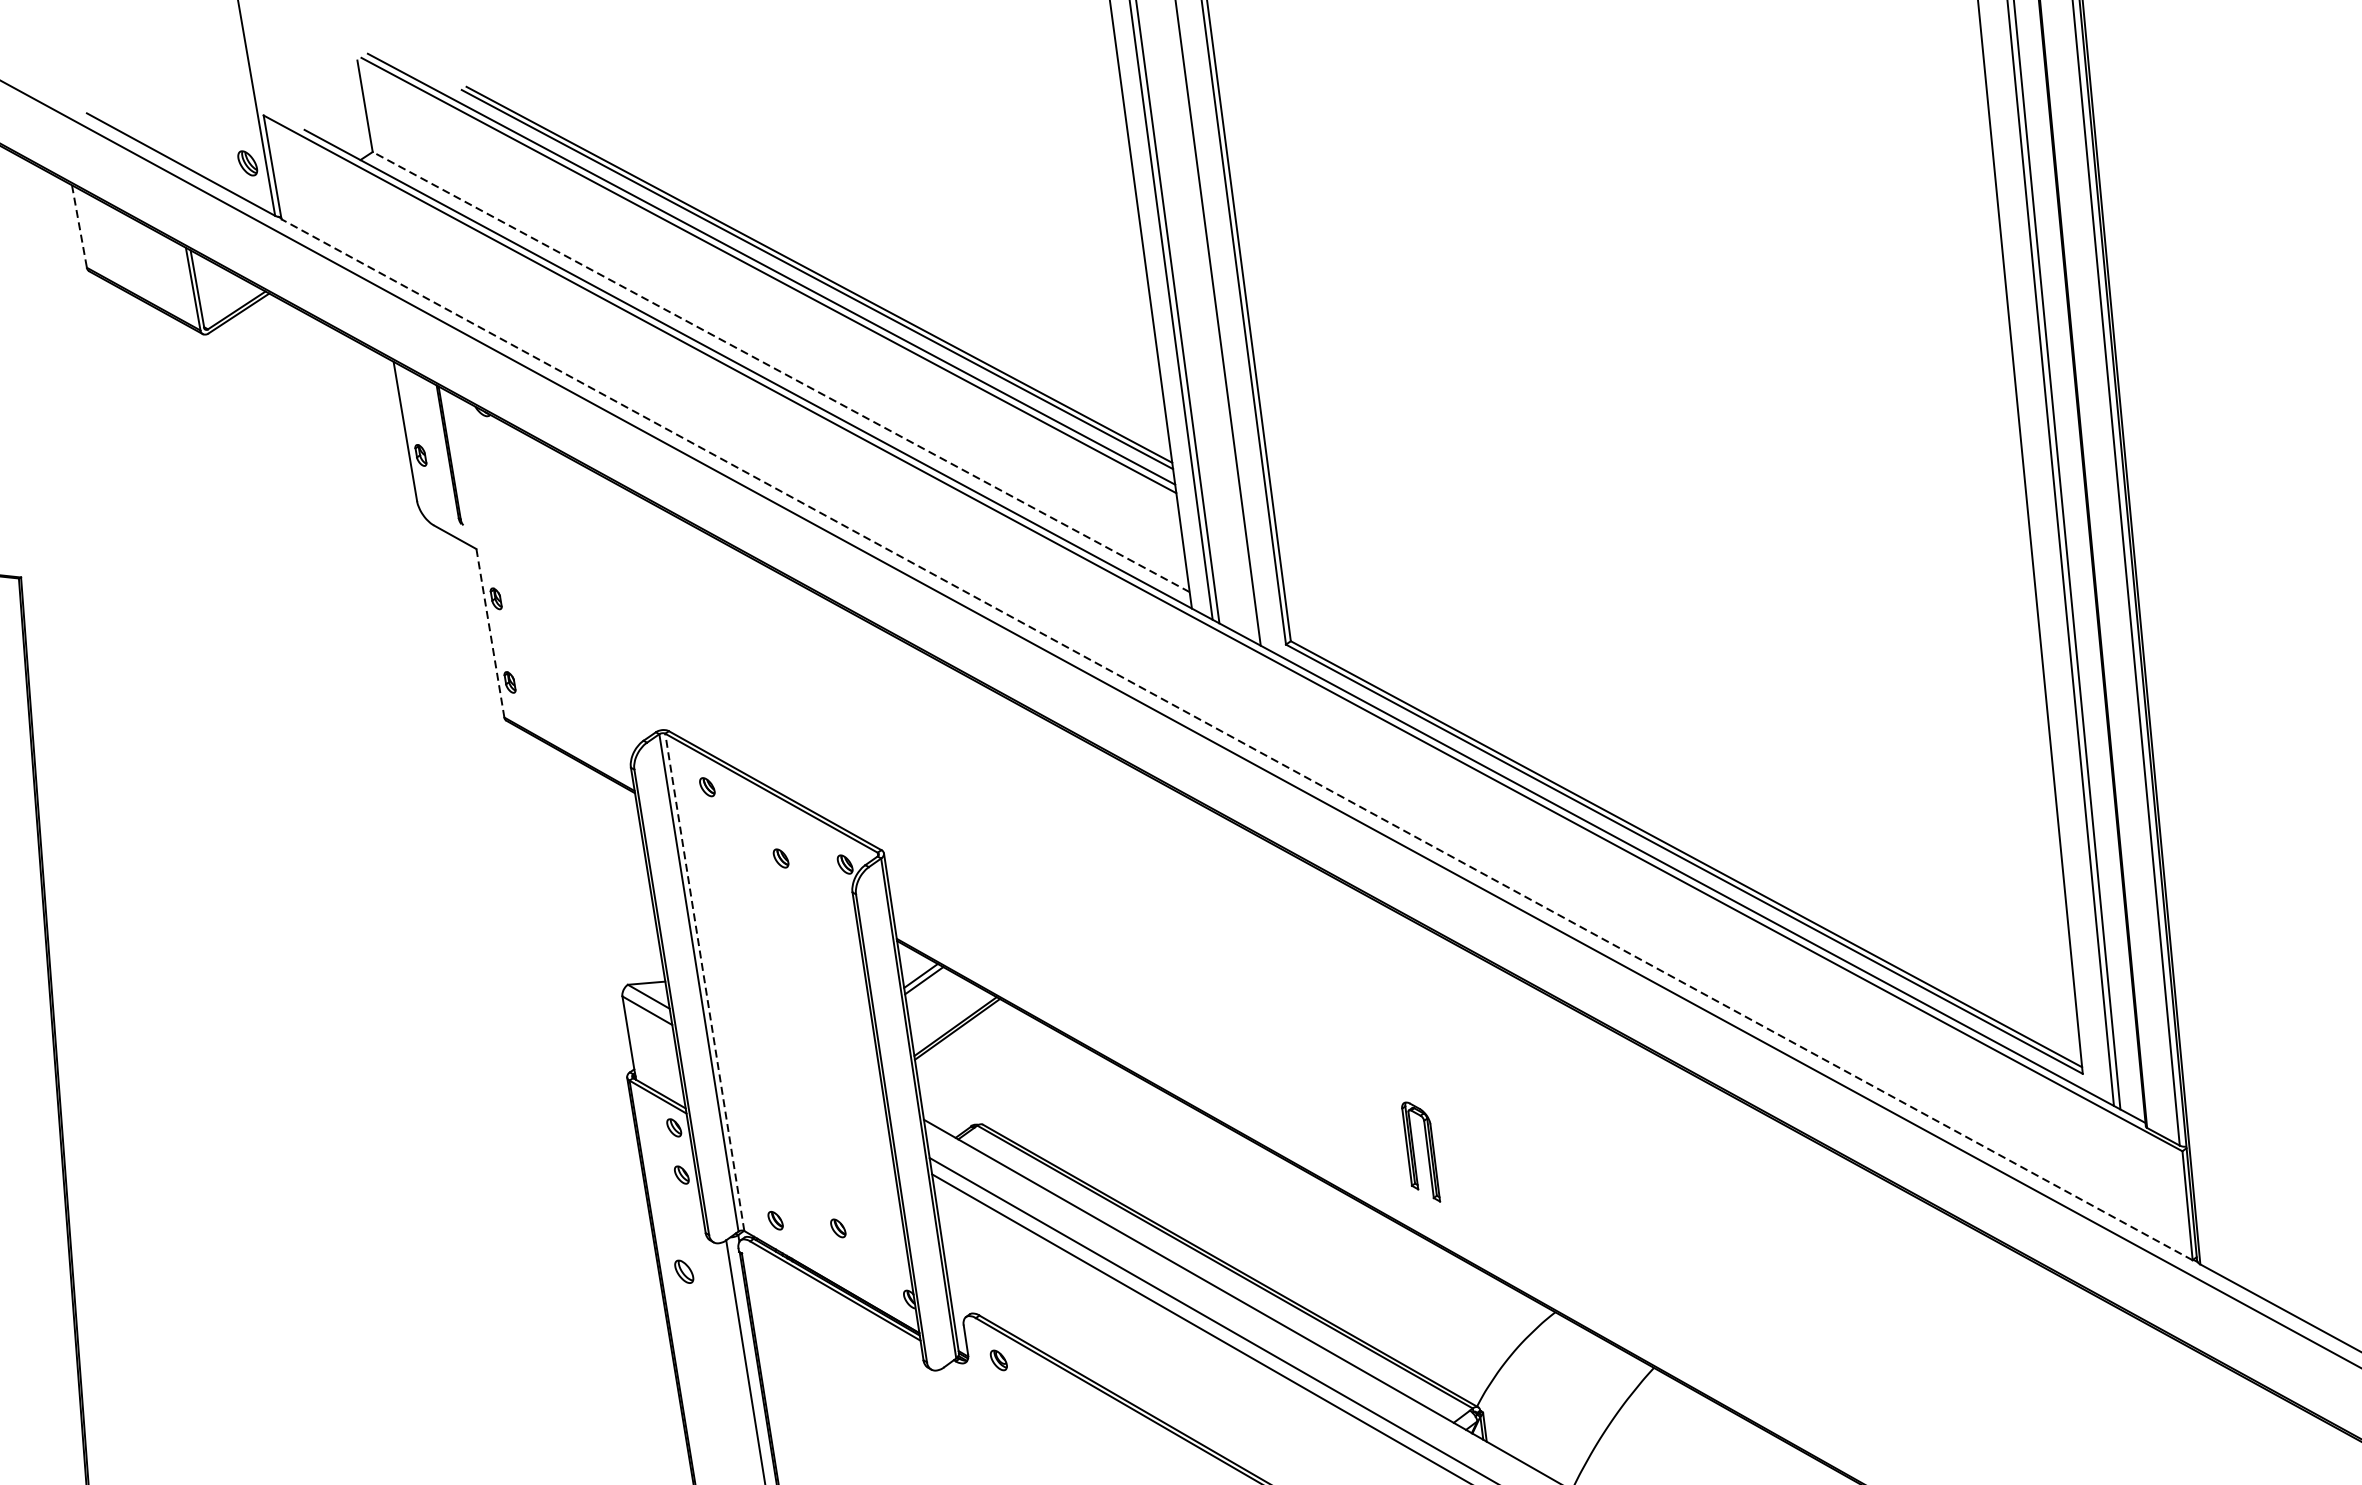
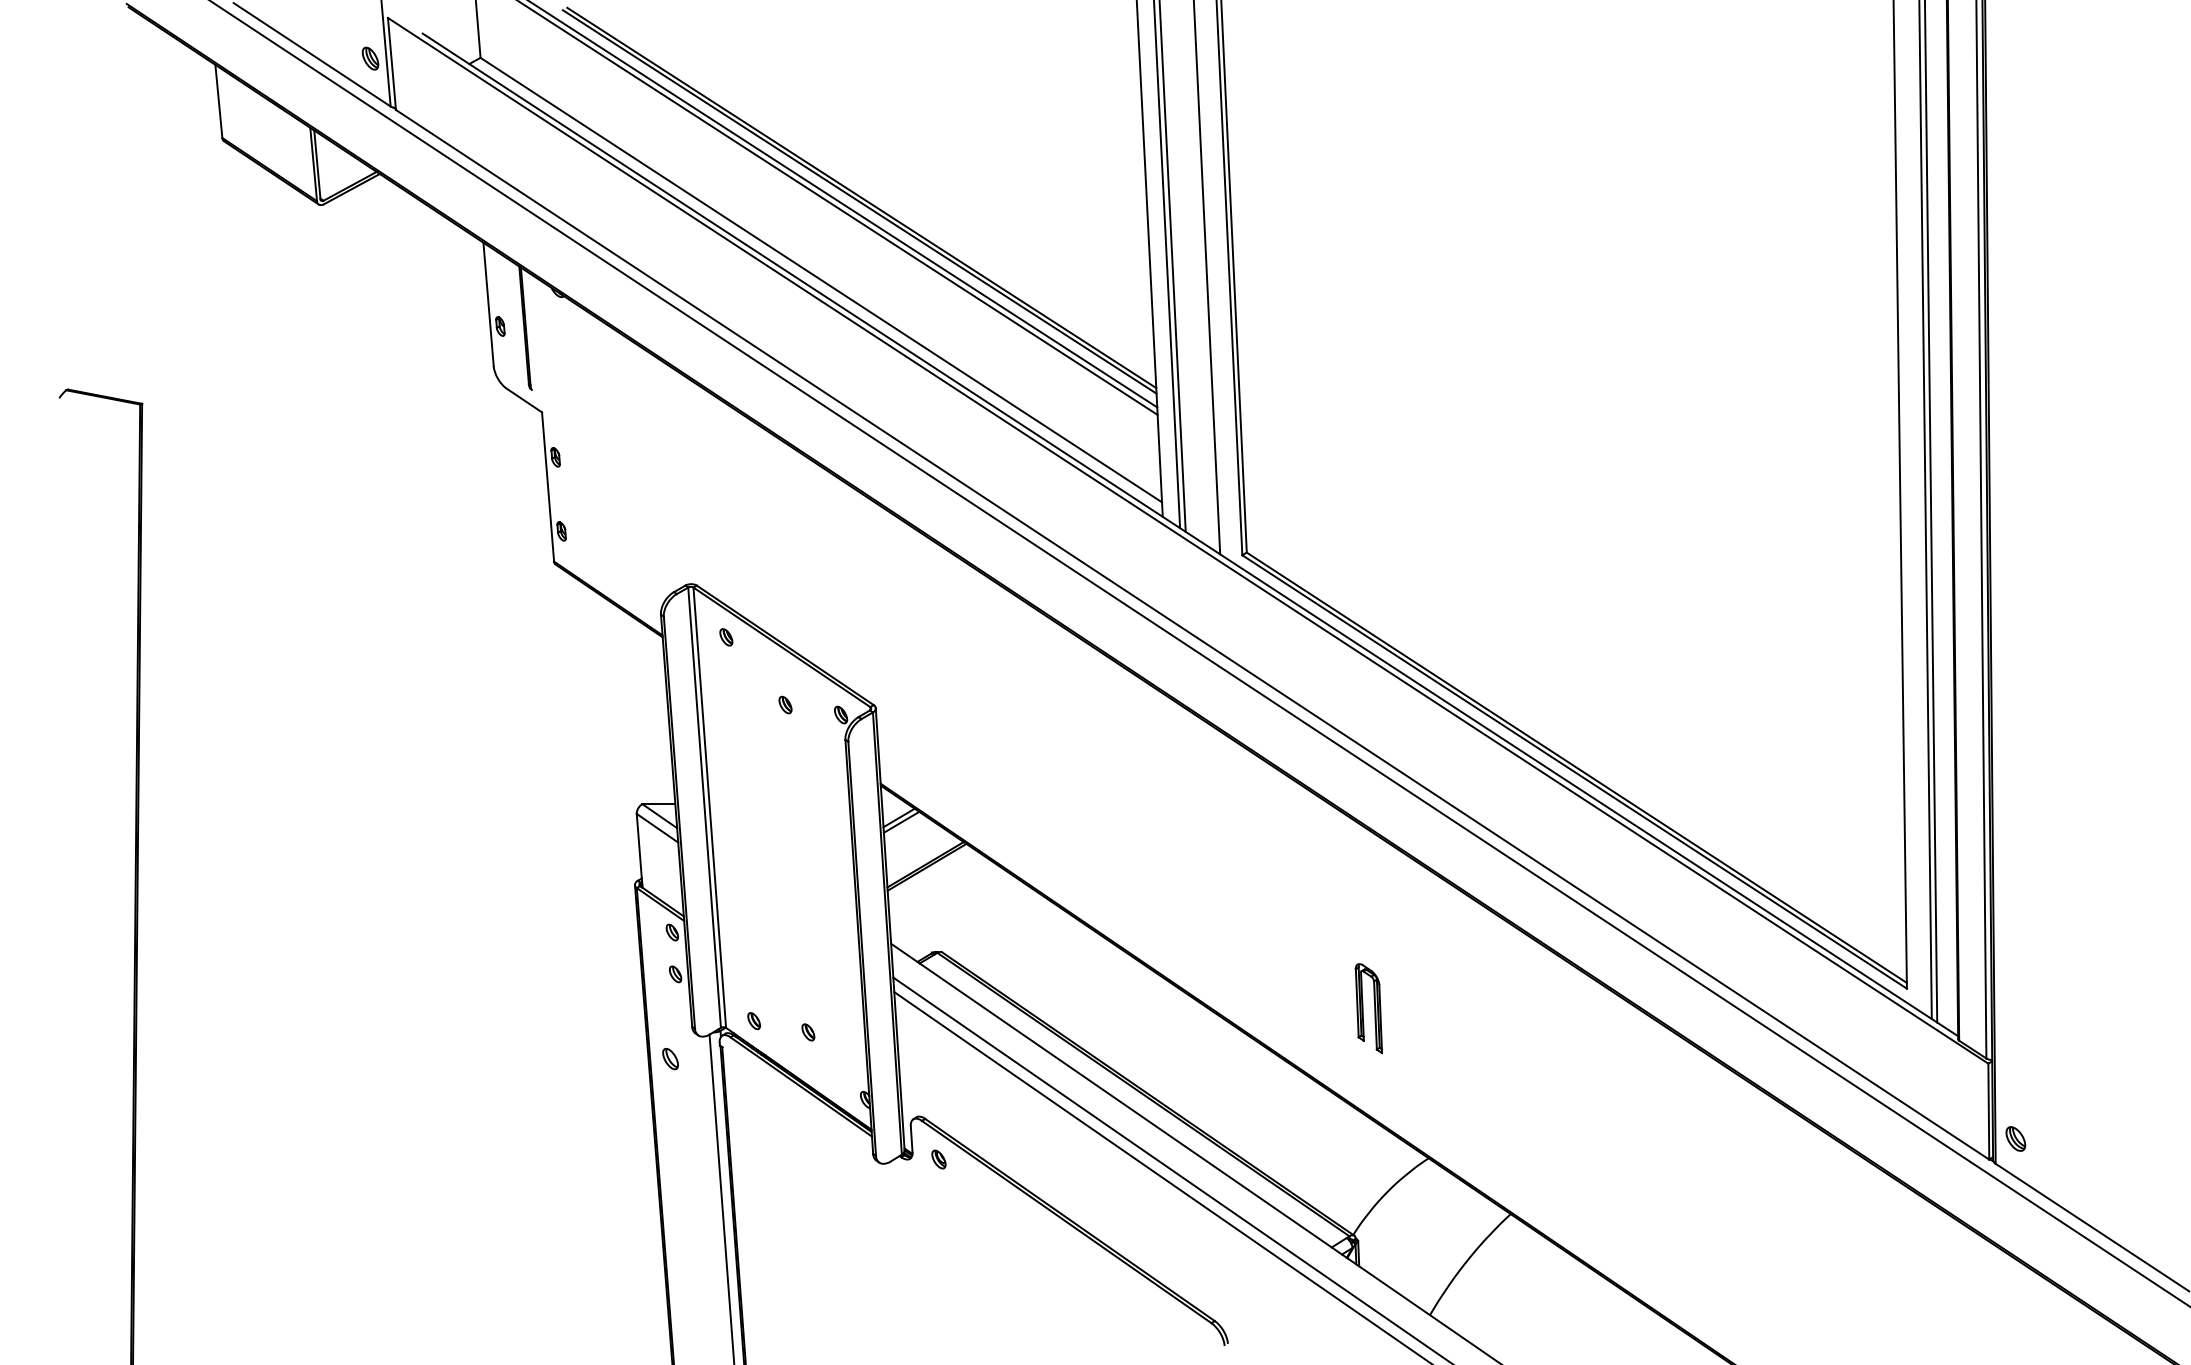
line: (79, 226) -> (218, 101), dashed -> solid
line: (781, 372) -> (821, 280), dashed -> solid
line: (490, 633) -> (548, 487), dashed -> solid
line: (1236, 739) -> (1192, 634), dashed -> solid
line: (704, 982) -> (709, 807), dashed -> solid
part: (1420, 1152) -> (1368, 1008), moved
part: (2220, 1233) -> (2015, 1138), added

